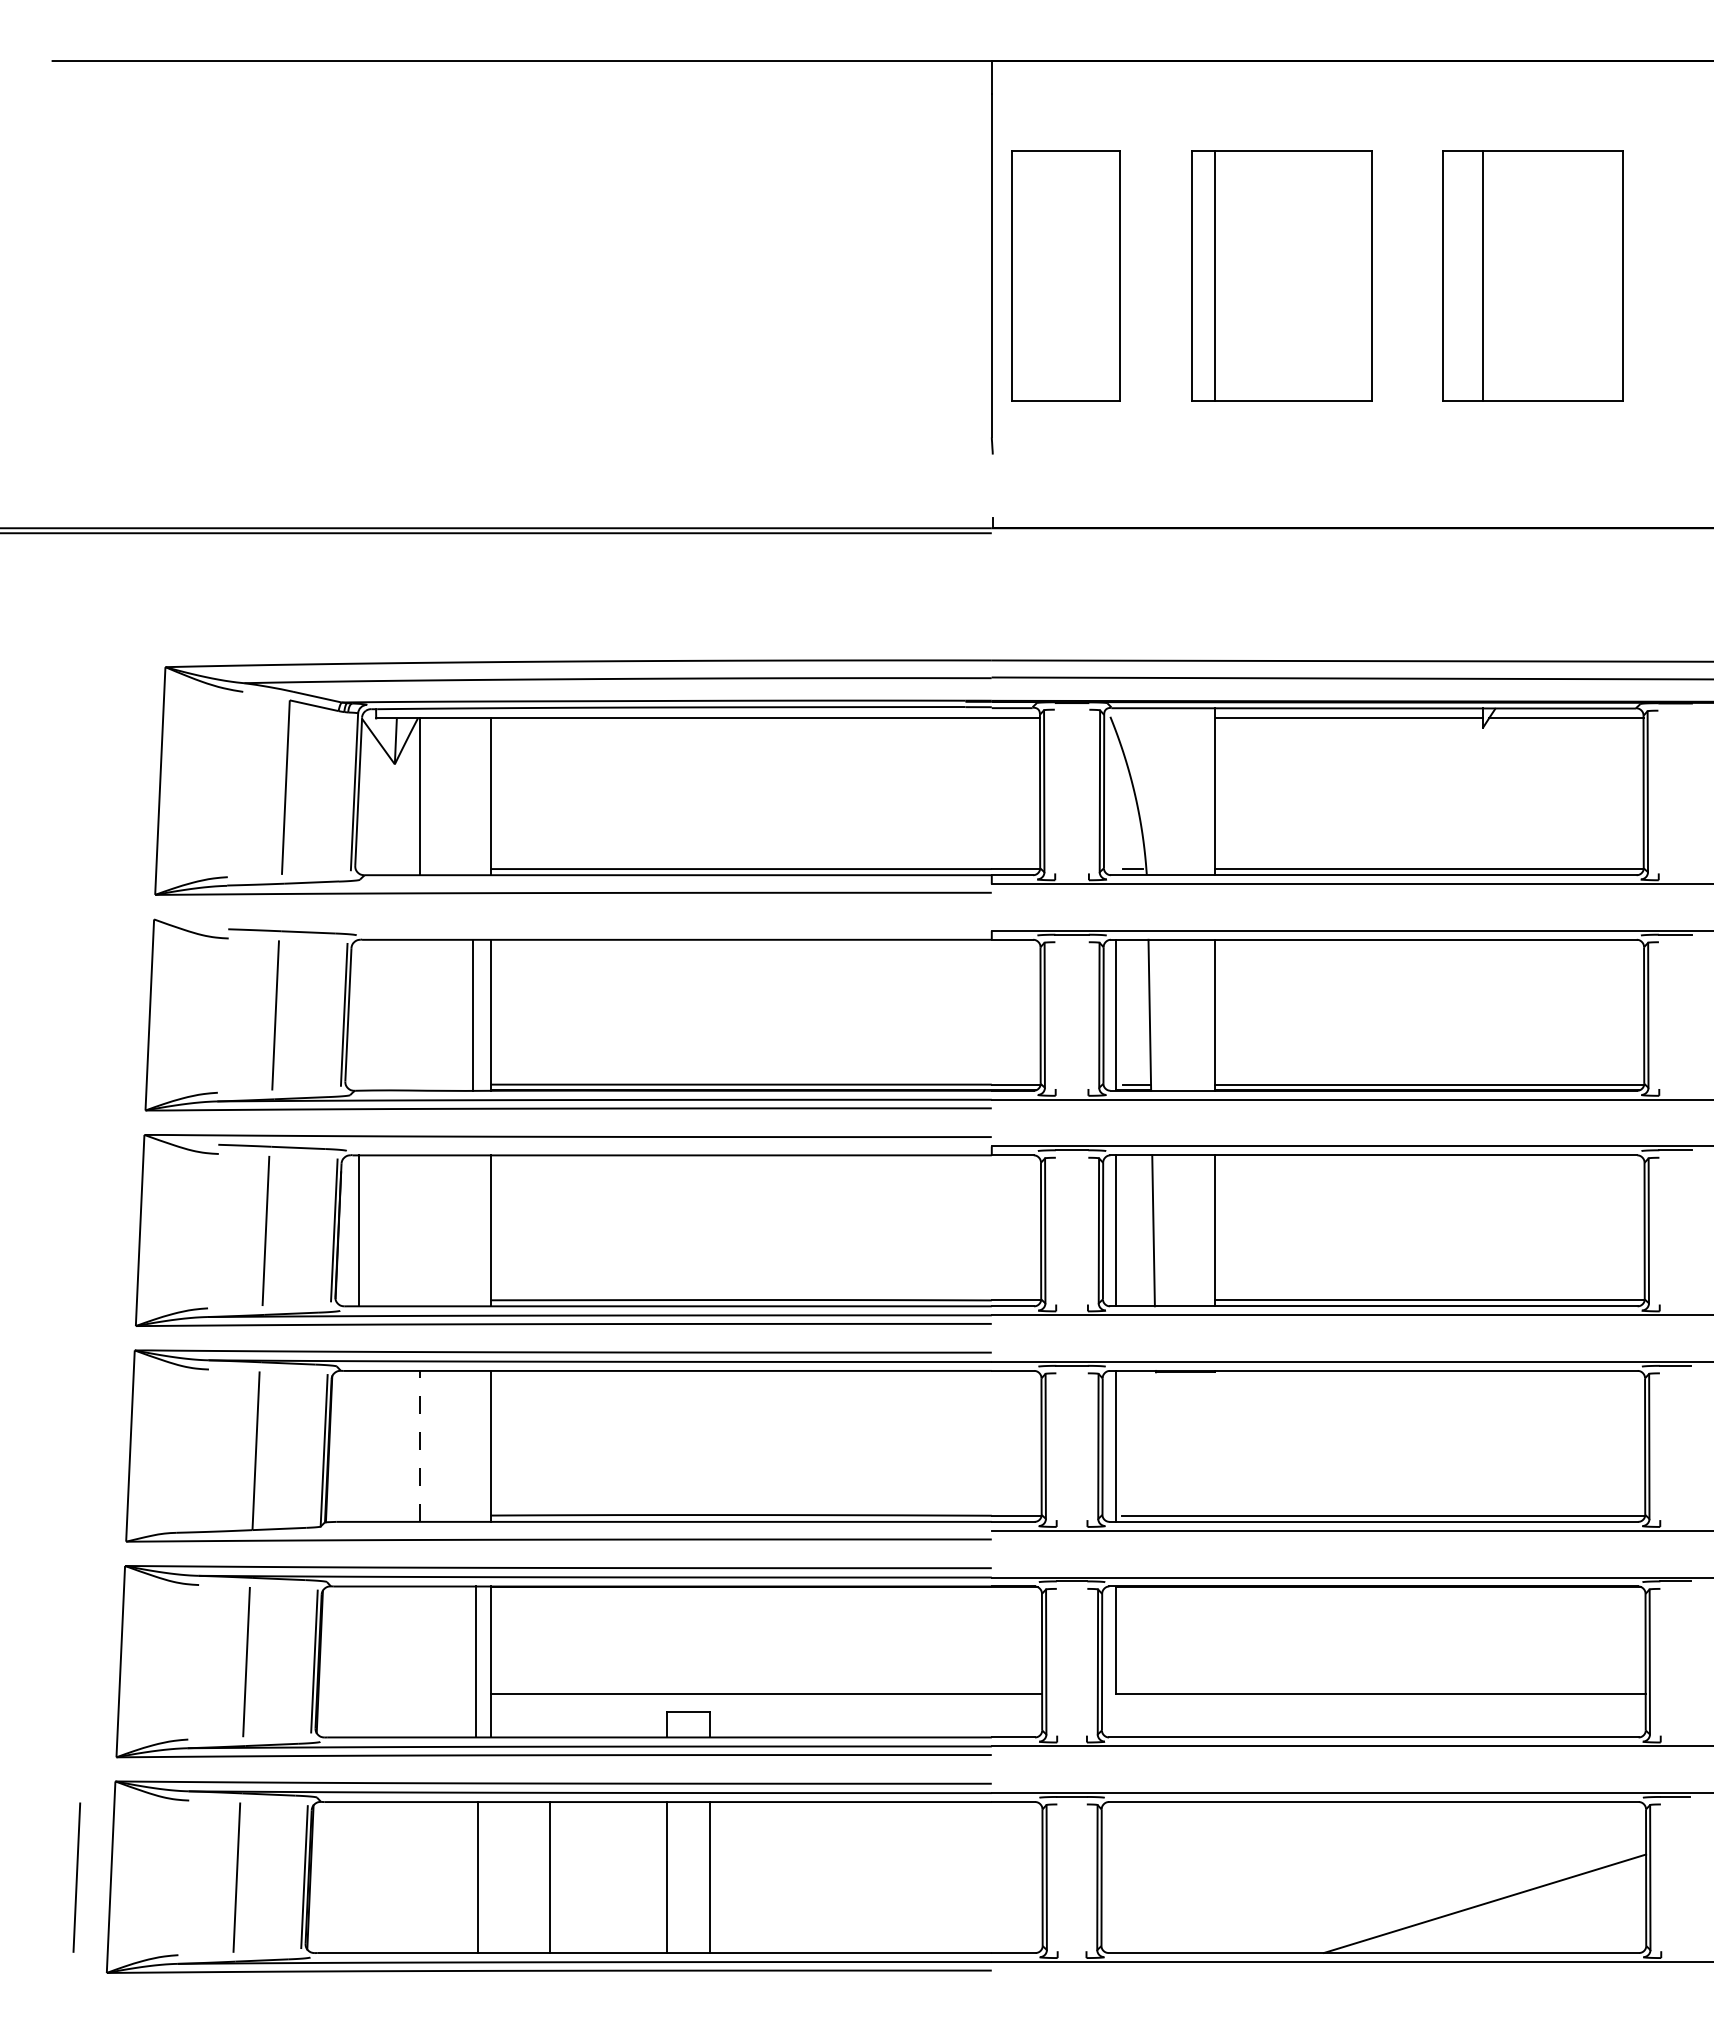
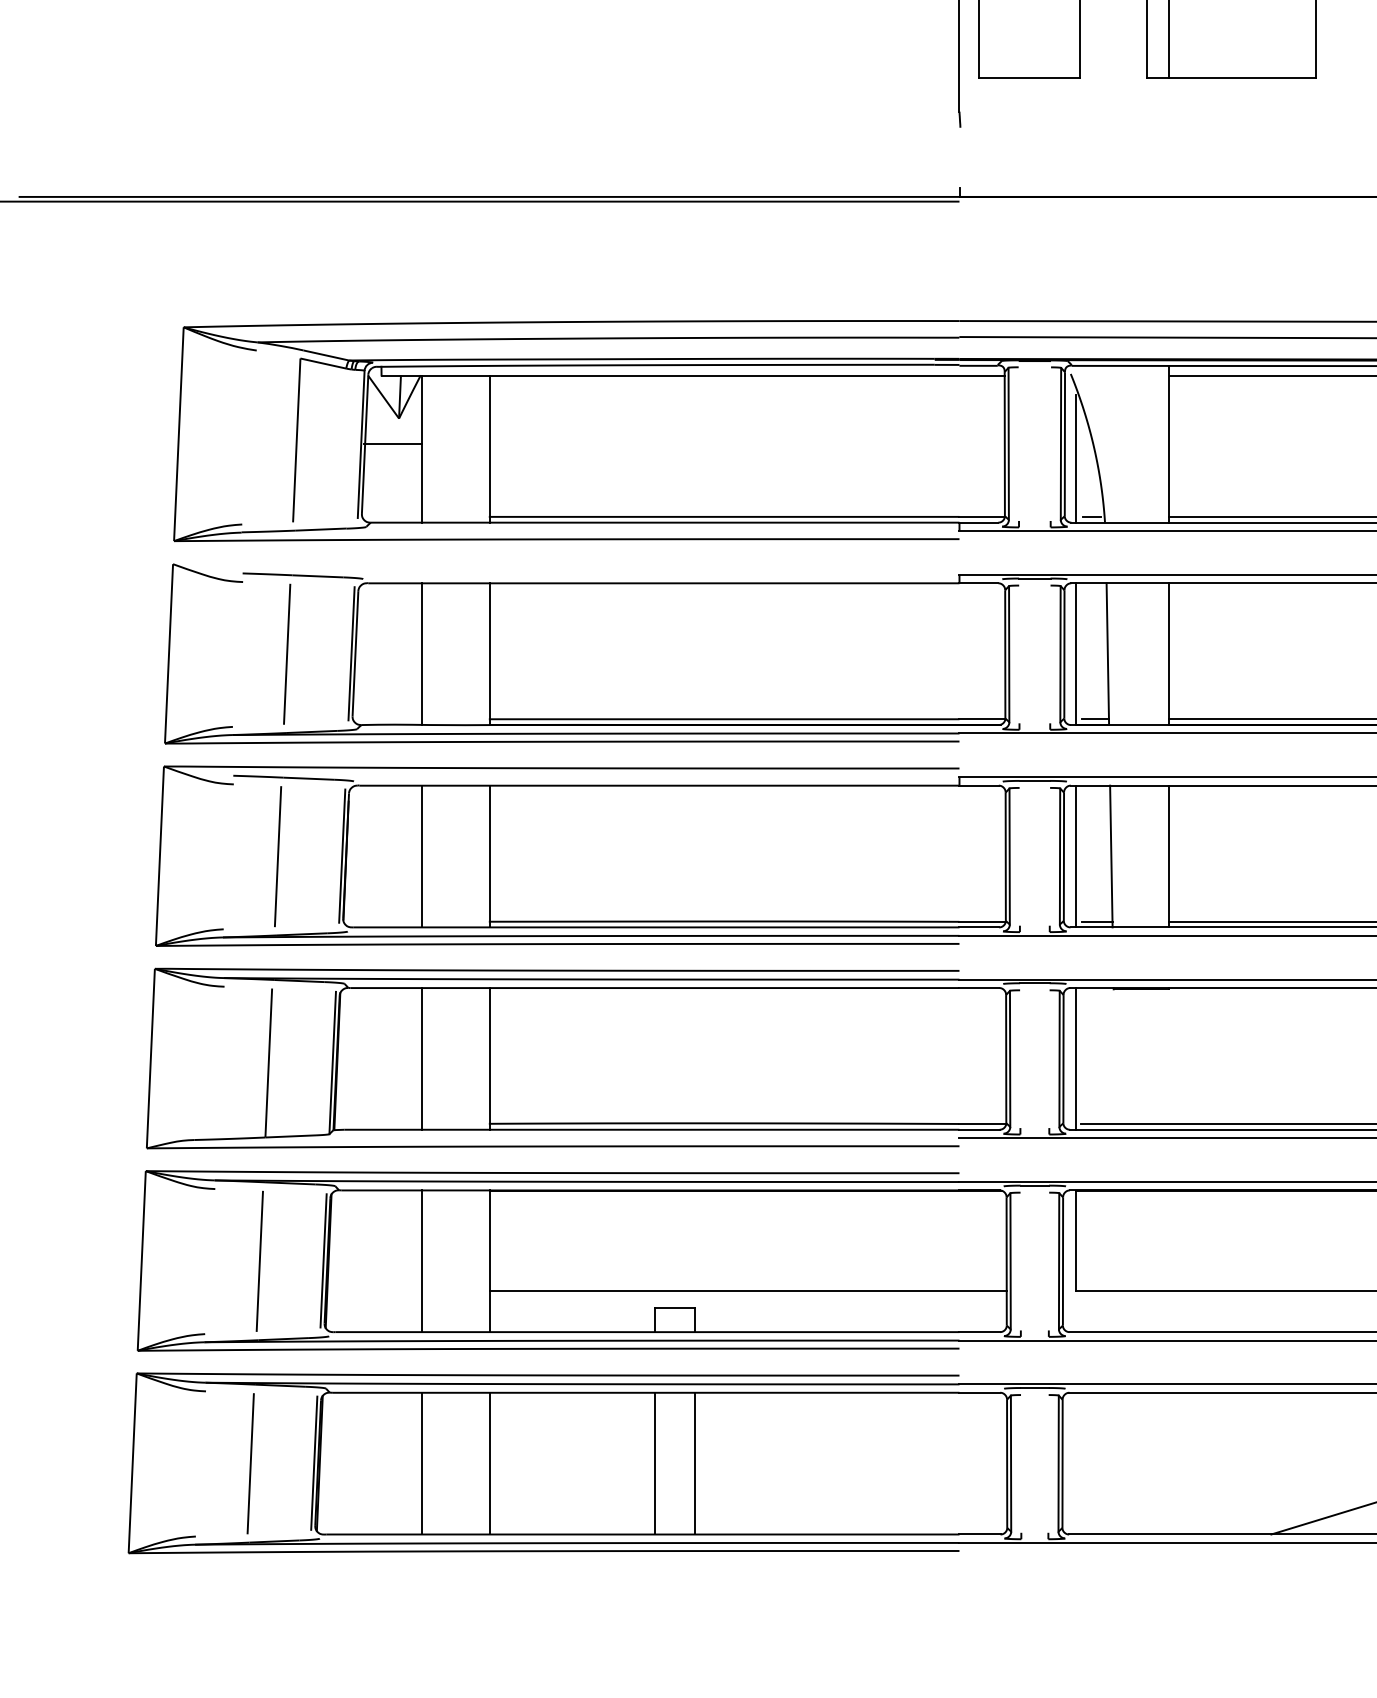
line: (388, 791) -> (393, 444), added
line: (1116, 807) -> (1076, 459), added
line: (472, 1014) -> (422, 653), moved
line: (358, 1230) -> (422, 856), moved
line: (1138, 1300) -> (1097, 921), added
line: (419, 1445) -> (422, 1058), dashed -> solid
line: (475, 1661) -> (422, 1260), moved
line: (76, 1877) -> (100, 1463), removed
line: (477, 1877) -> (422, 1463), moved
line: (550, 1877) -> (489, 1463), moved

